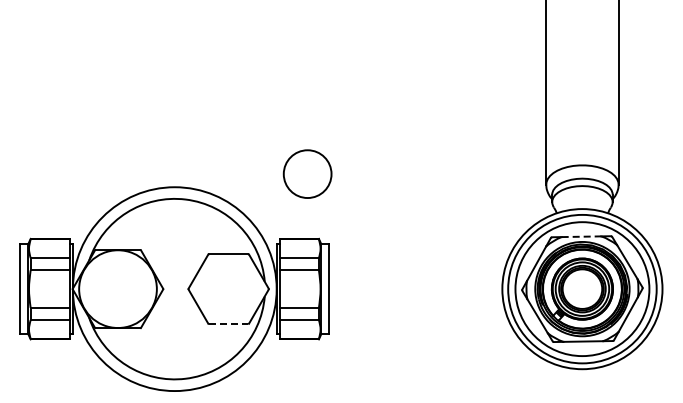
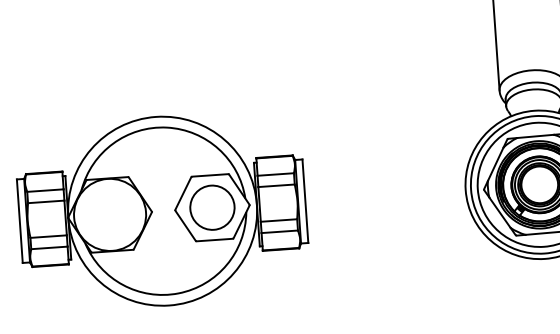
circle: (307, 173) -> (212, 207), moved
line: (581, 236) -> (535, 136), dashed -> solid
line: (228, 324) -> (214, 240), dashed -> solid

